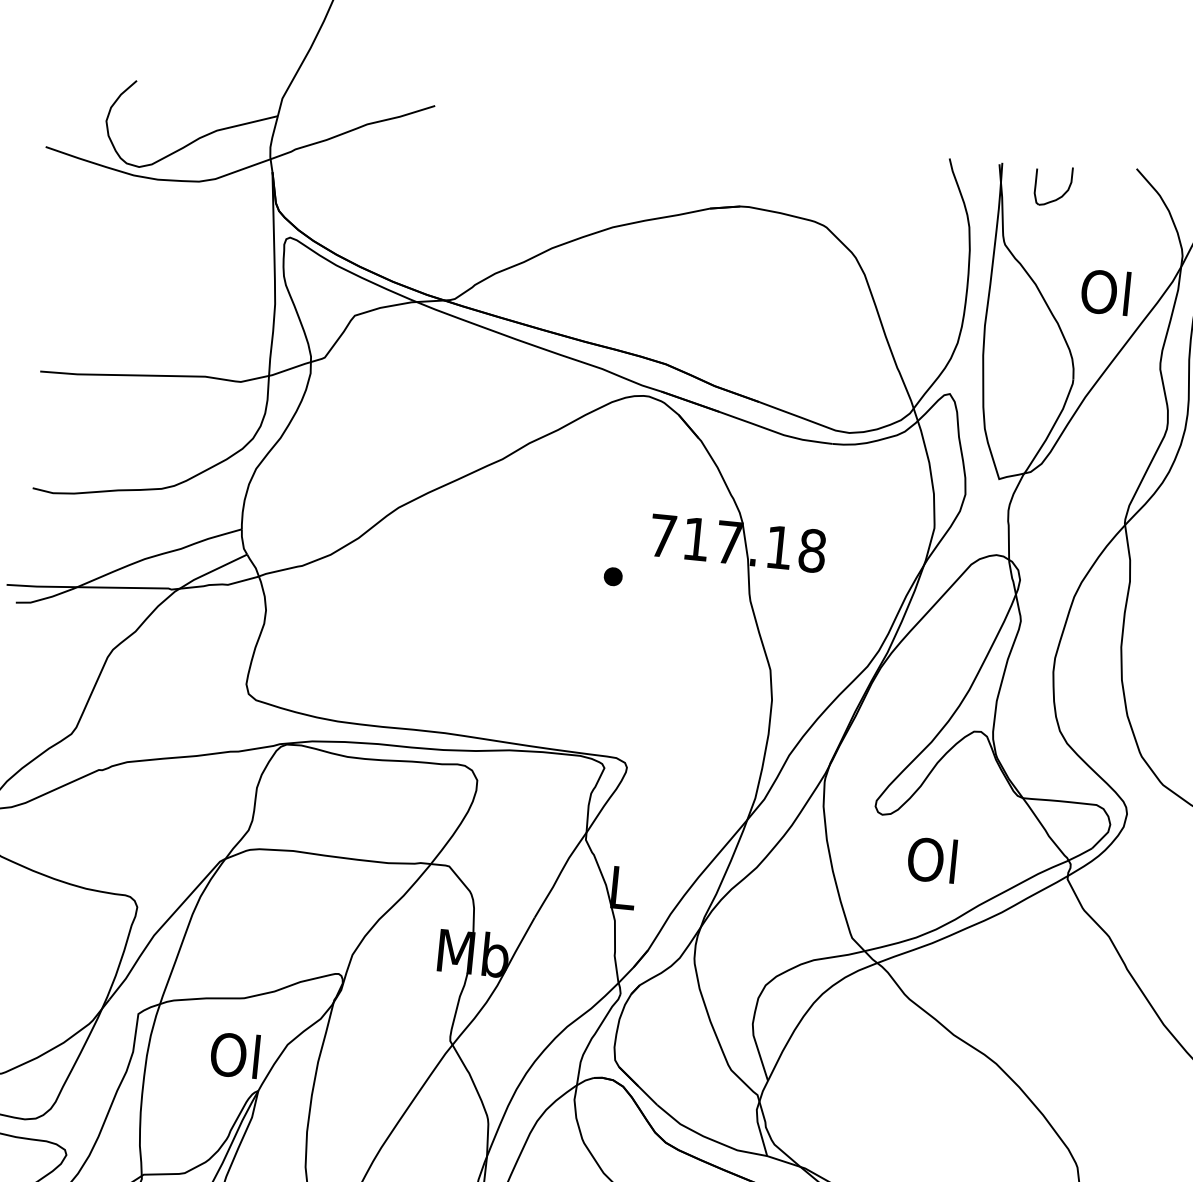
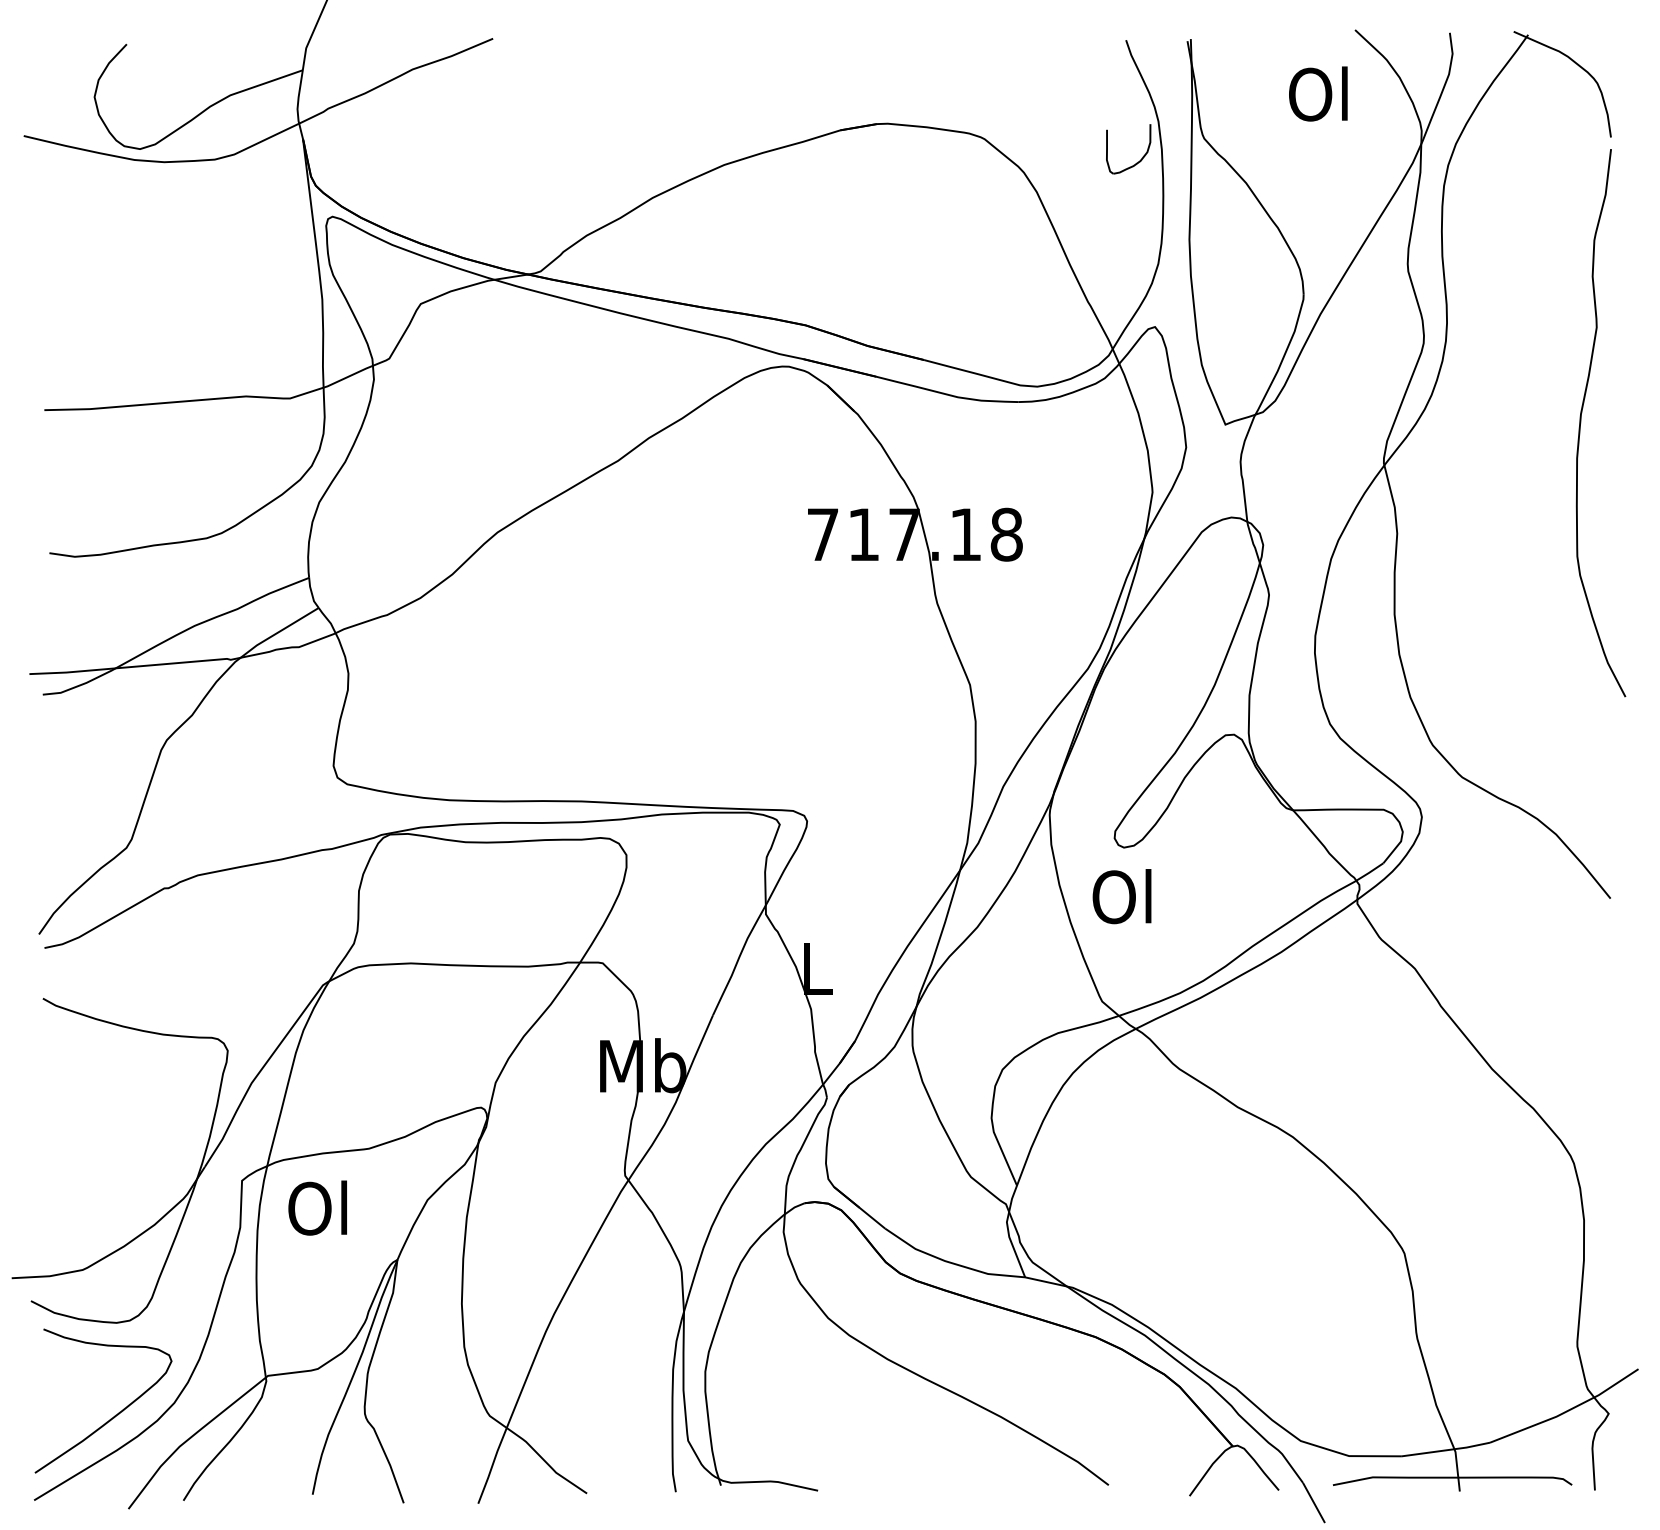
part: (1058, 197) -> (1136, 162), moved
text: (1105, 291) -> (1318, 93), moved
part: (612, 576) -> (766, 590), removed
text: (931, 859) -> (1121, 896), moved
text: (234, 1054) -> (317, 1207), moved

